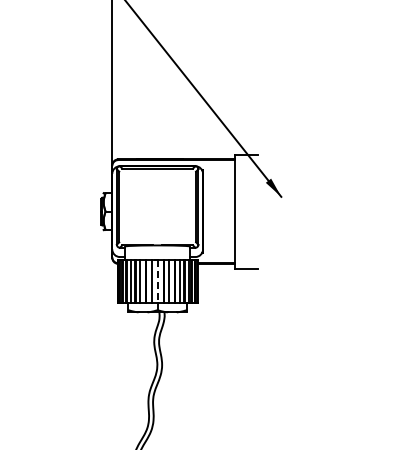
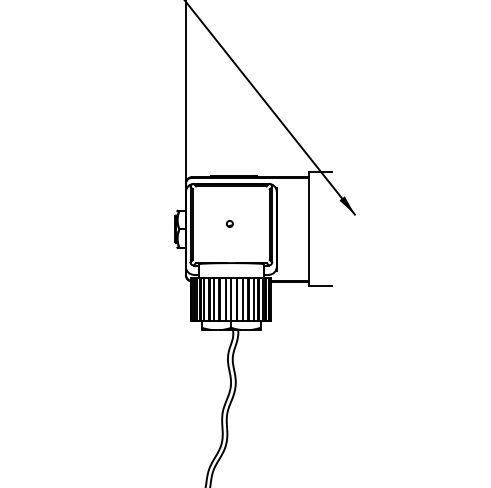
part: (155, 205) -> (229, 223), added
line: (157, 281) -> (231, 299), dashed -> solid

